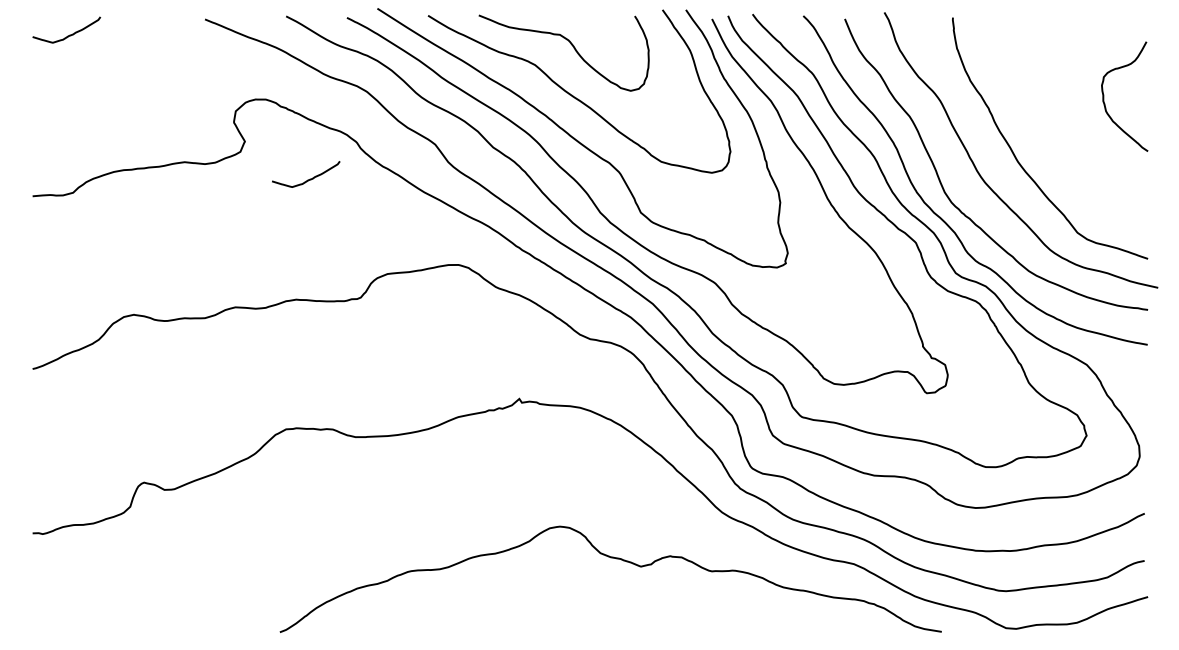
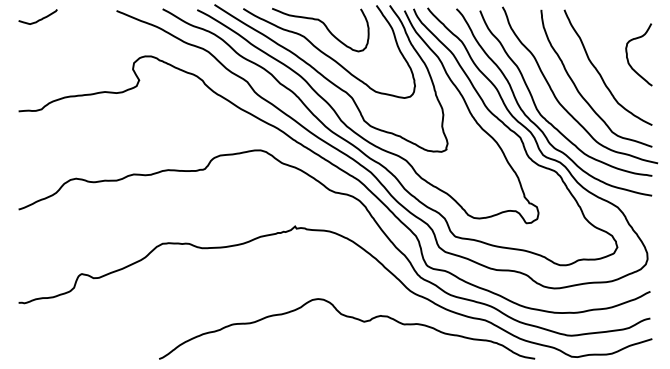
curve: (1056, 129) -> (600, 73), added
curve: (306, 178) -> (174, 101), removed

